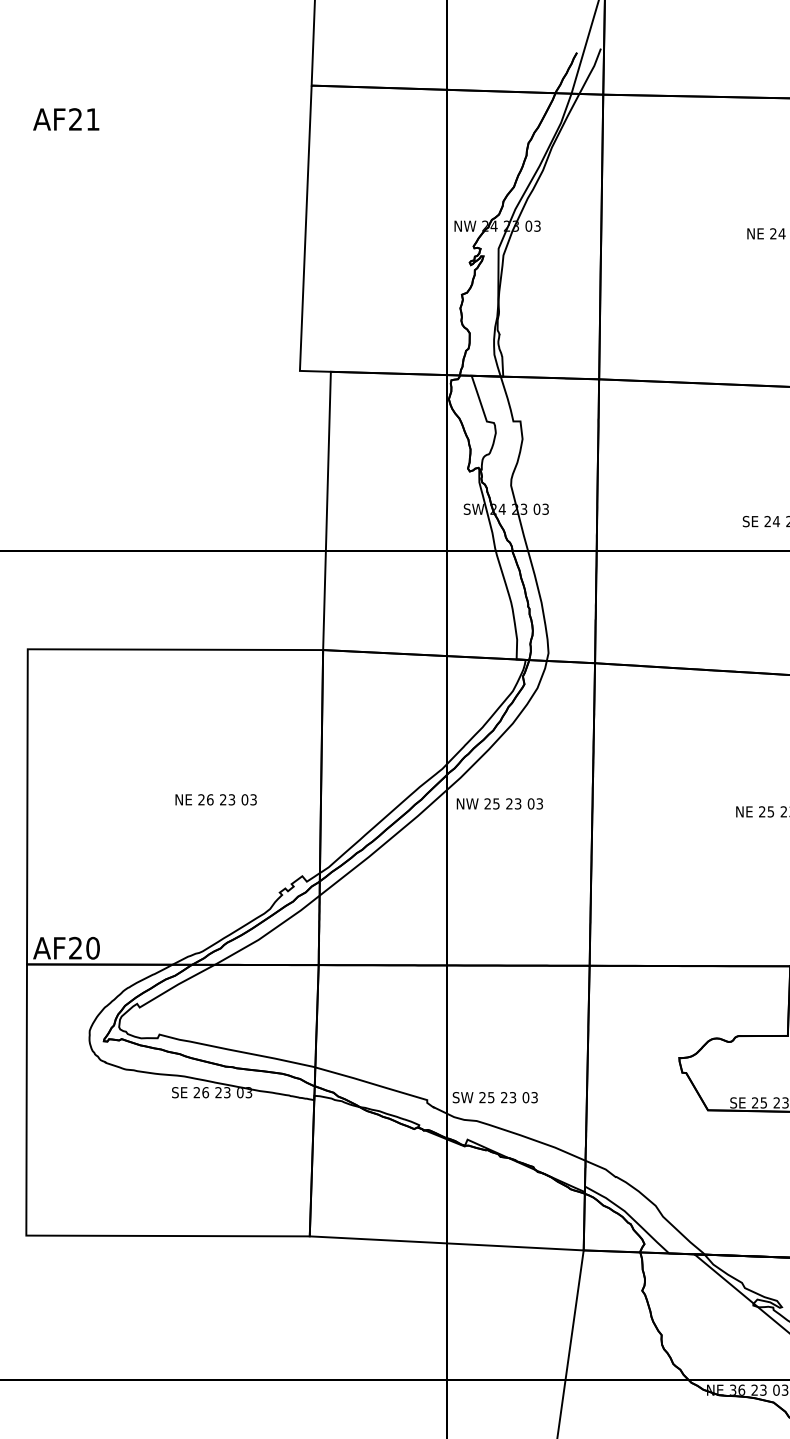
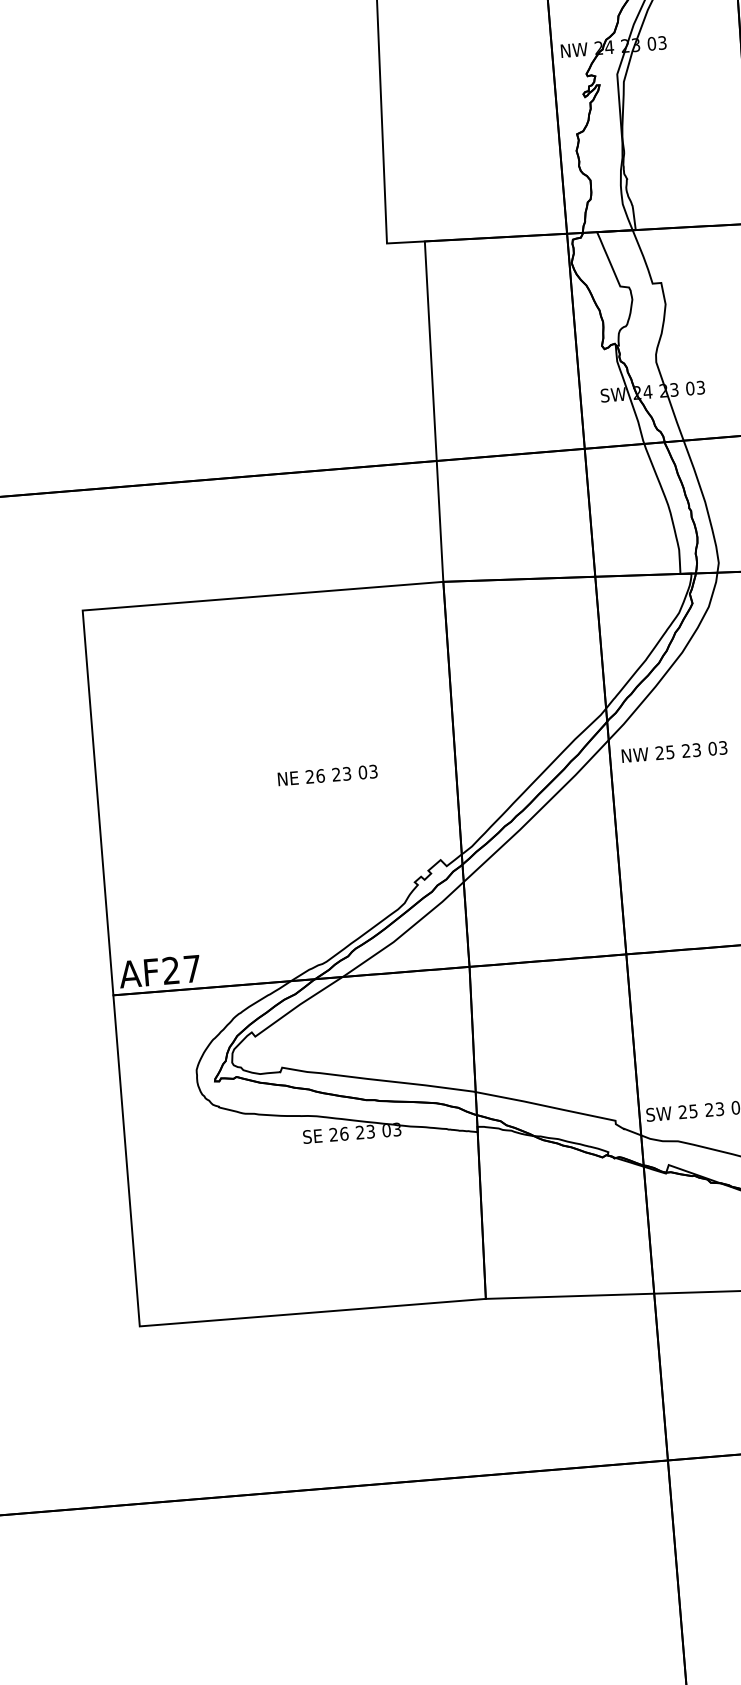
text: (92, 947) -> (191, 968), AF20 -> AF27

